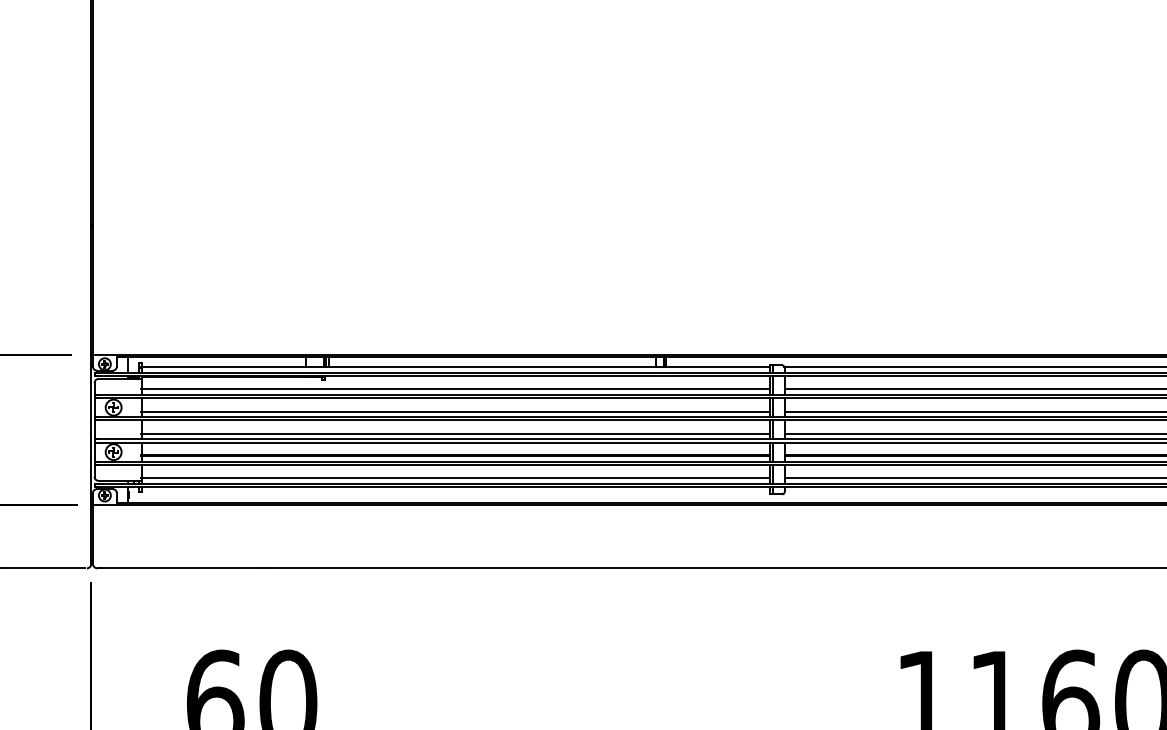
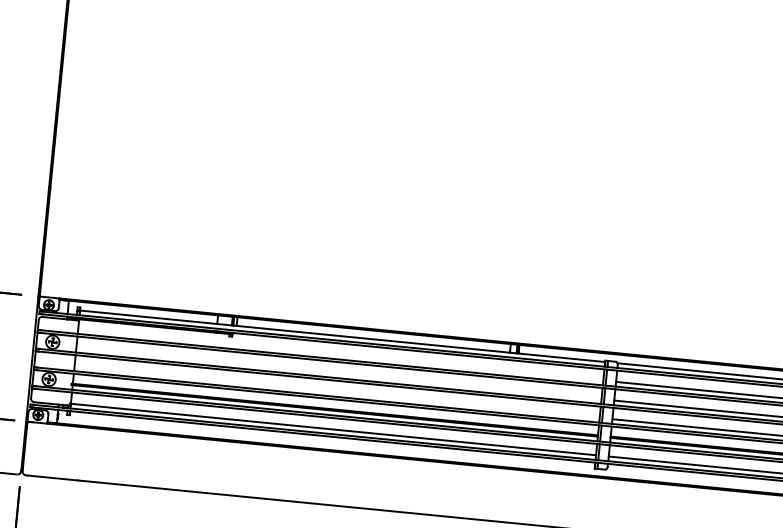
line: (454, 389) -> (339, 354), removed
line: (454, 411) -> (337, 373), removed
line: (454, 433) -> (335, 391), removed

